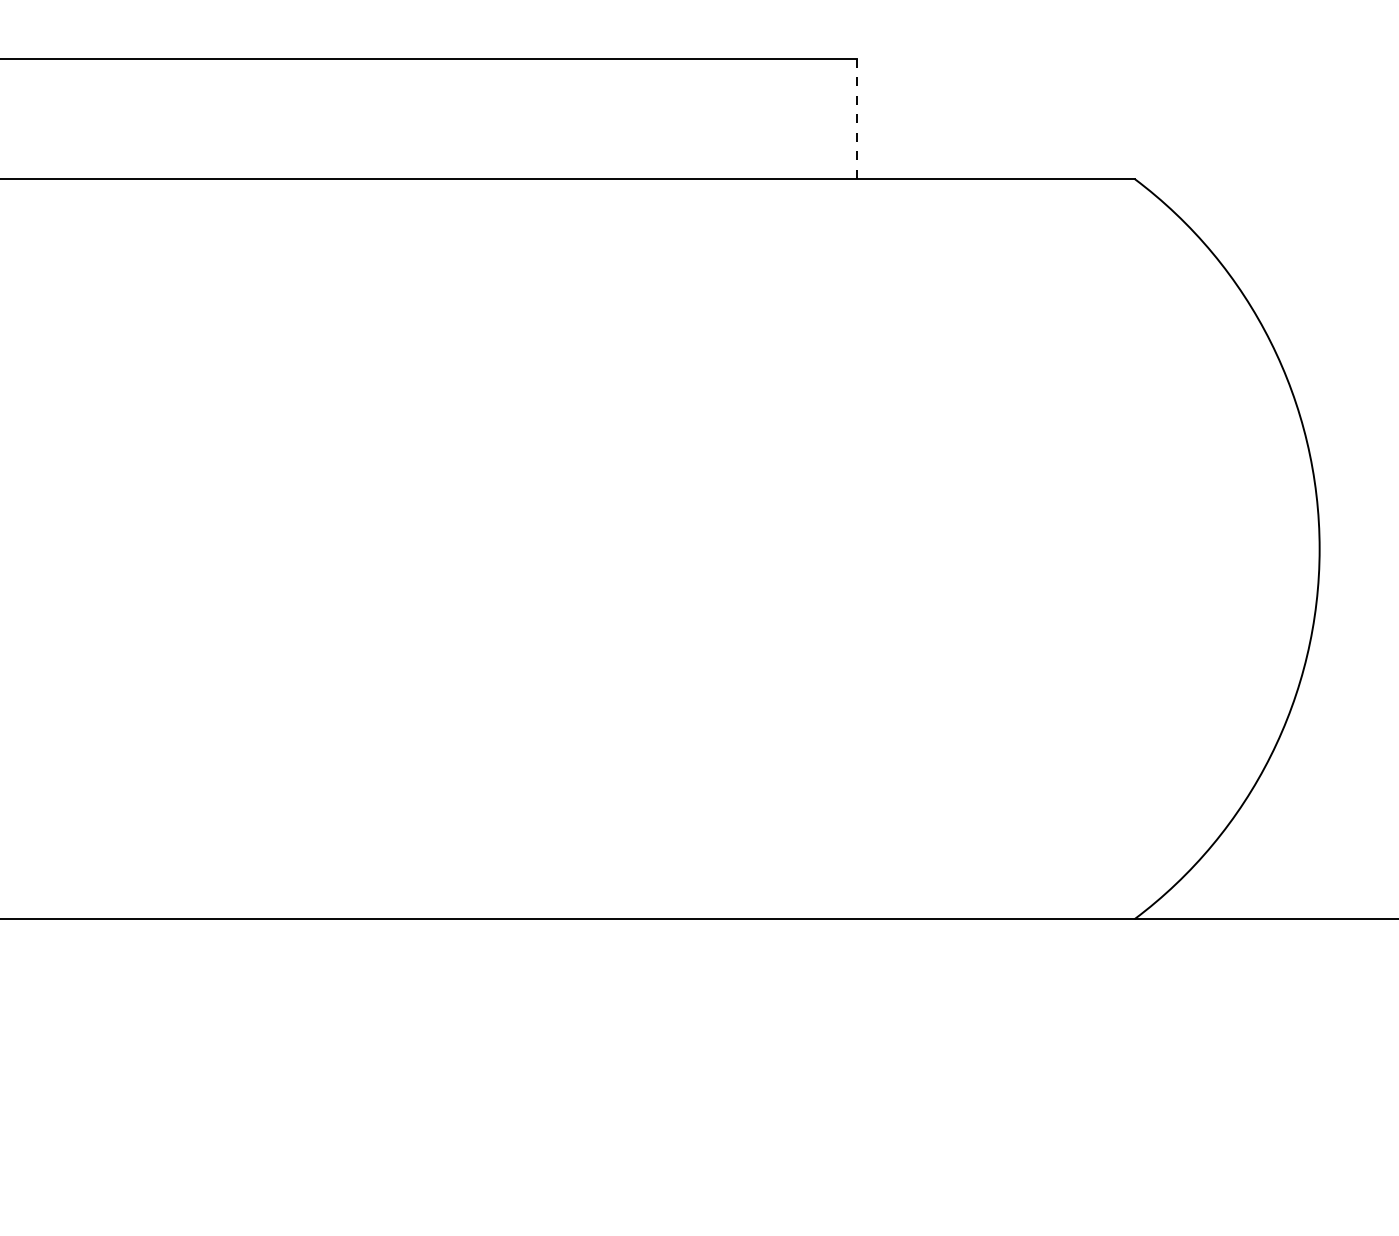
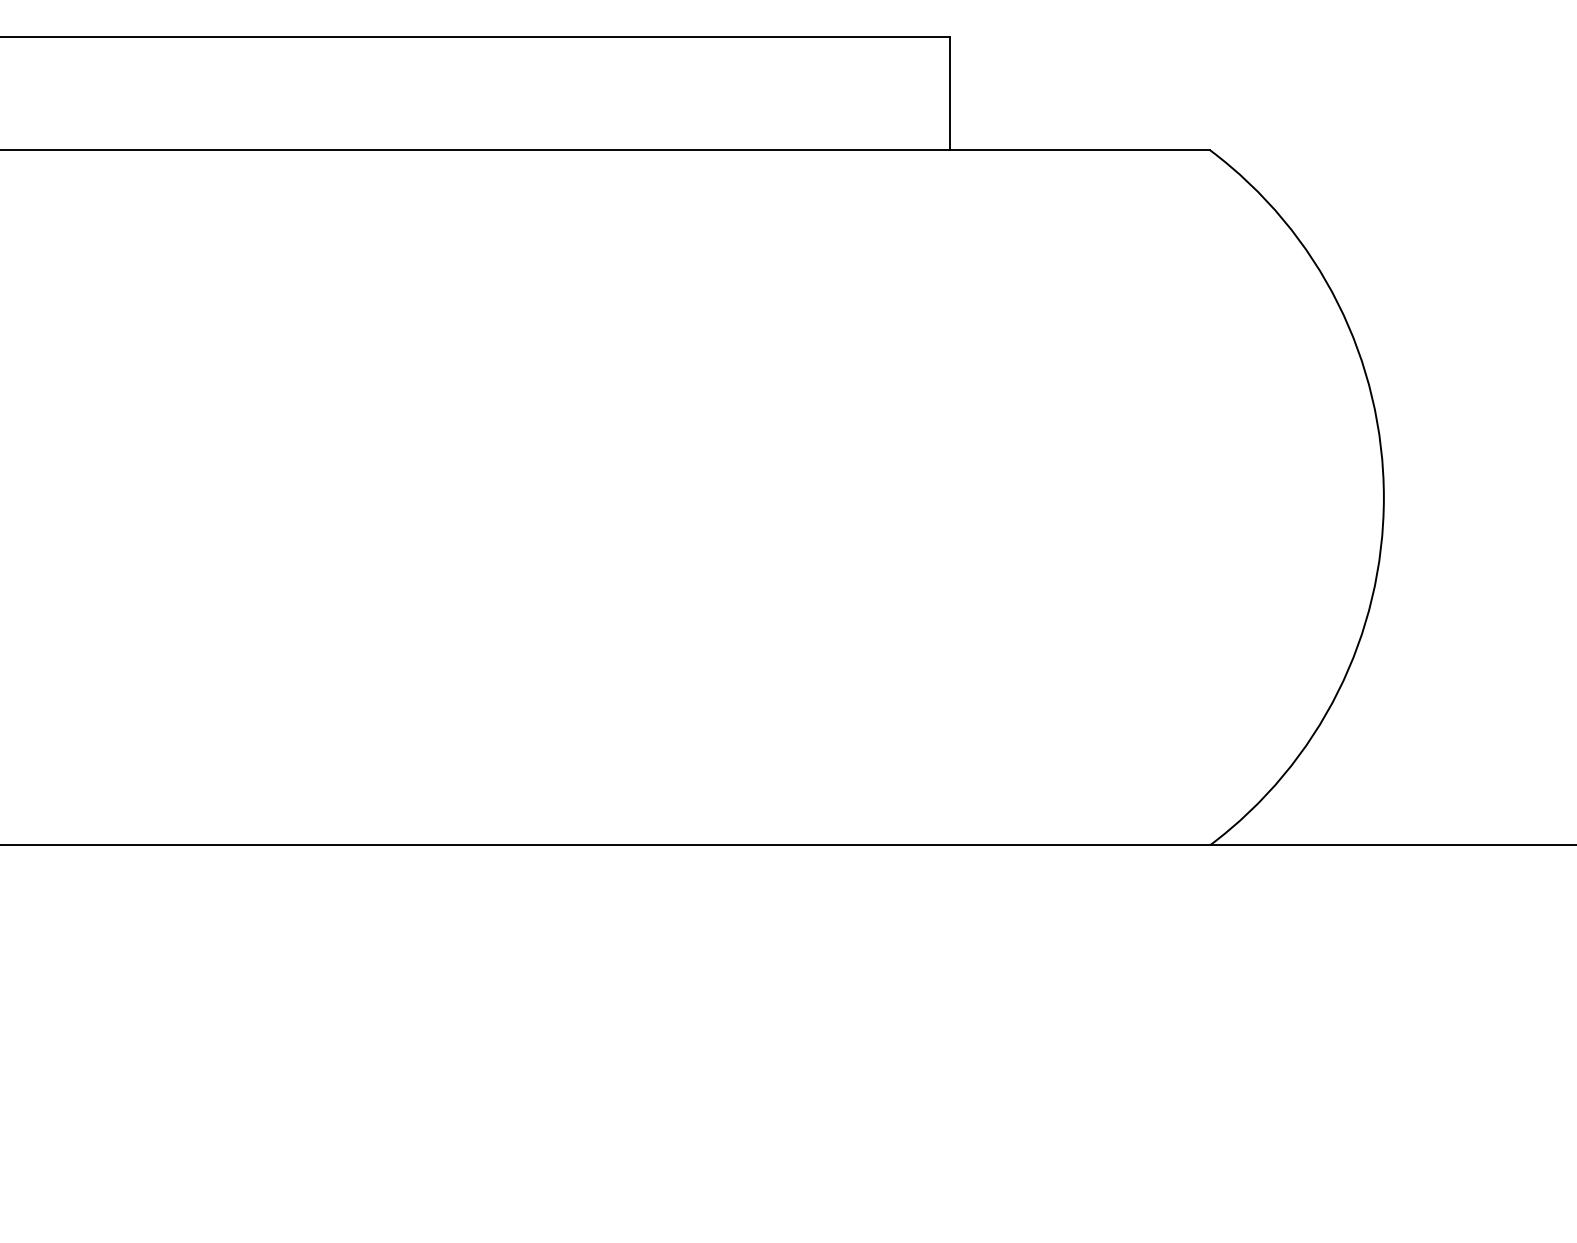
line: (856, 118) -> (949, 93), dashed -> solid

